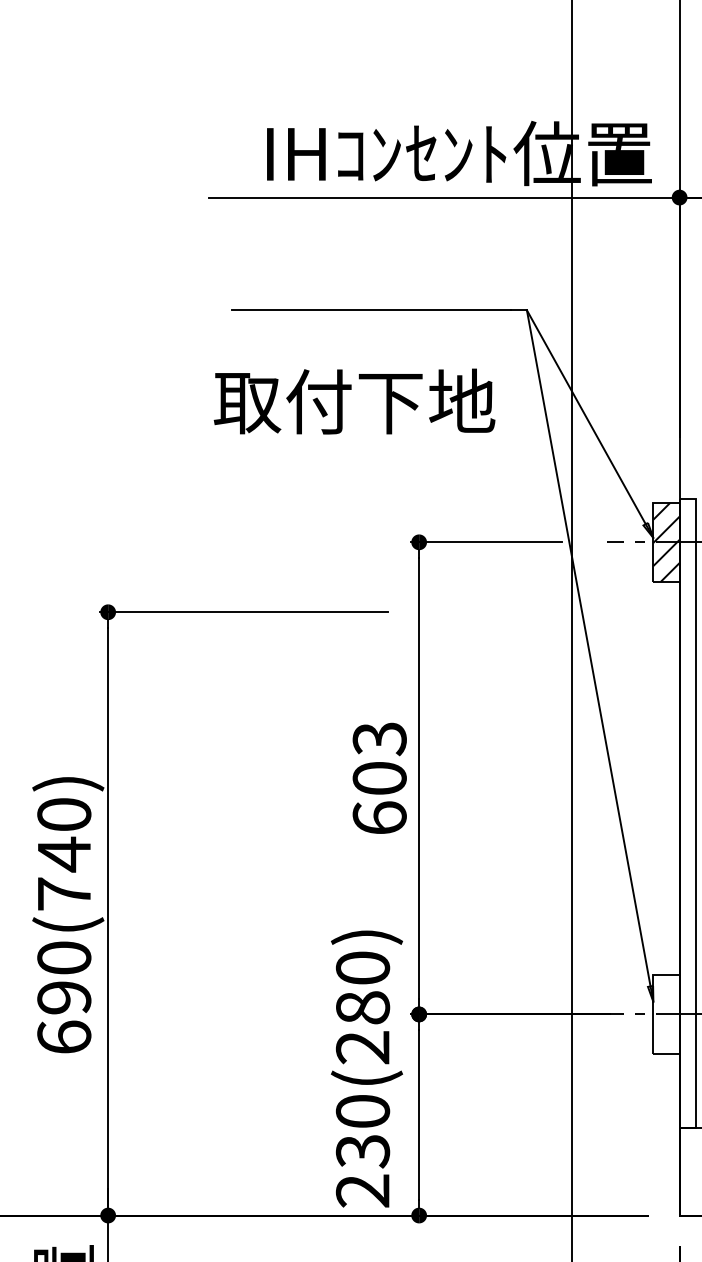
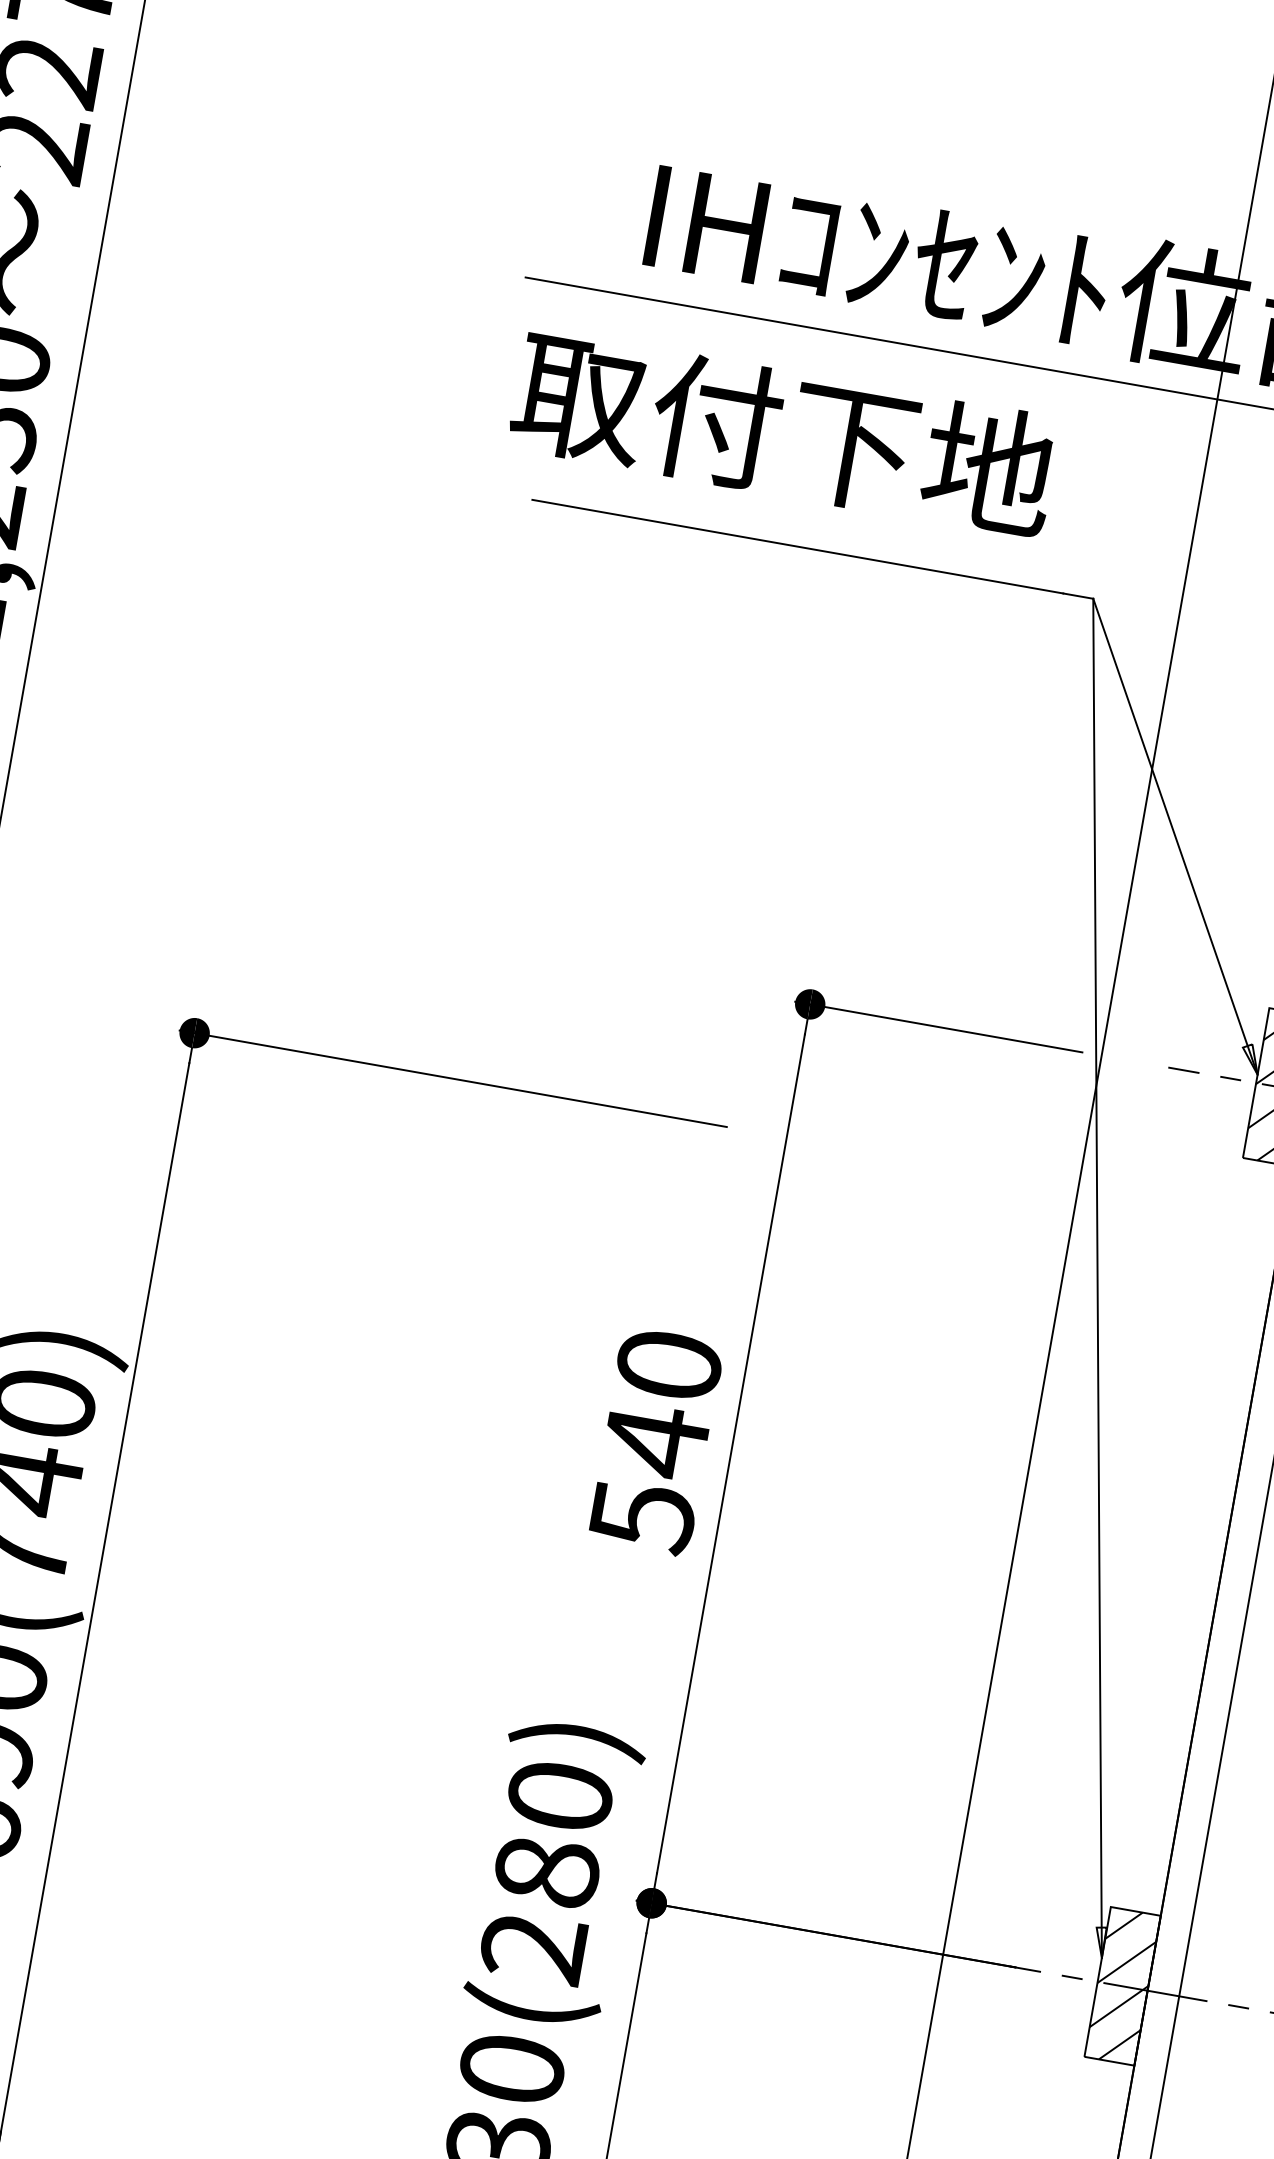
text: (354, 401) -> (784, 432), moved
text: (379, 778) -> (655, 1440), 603 -> 540
hatch: (666, 1014) -> (1122, 1986), added

